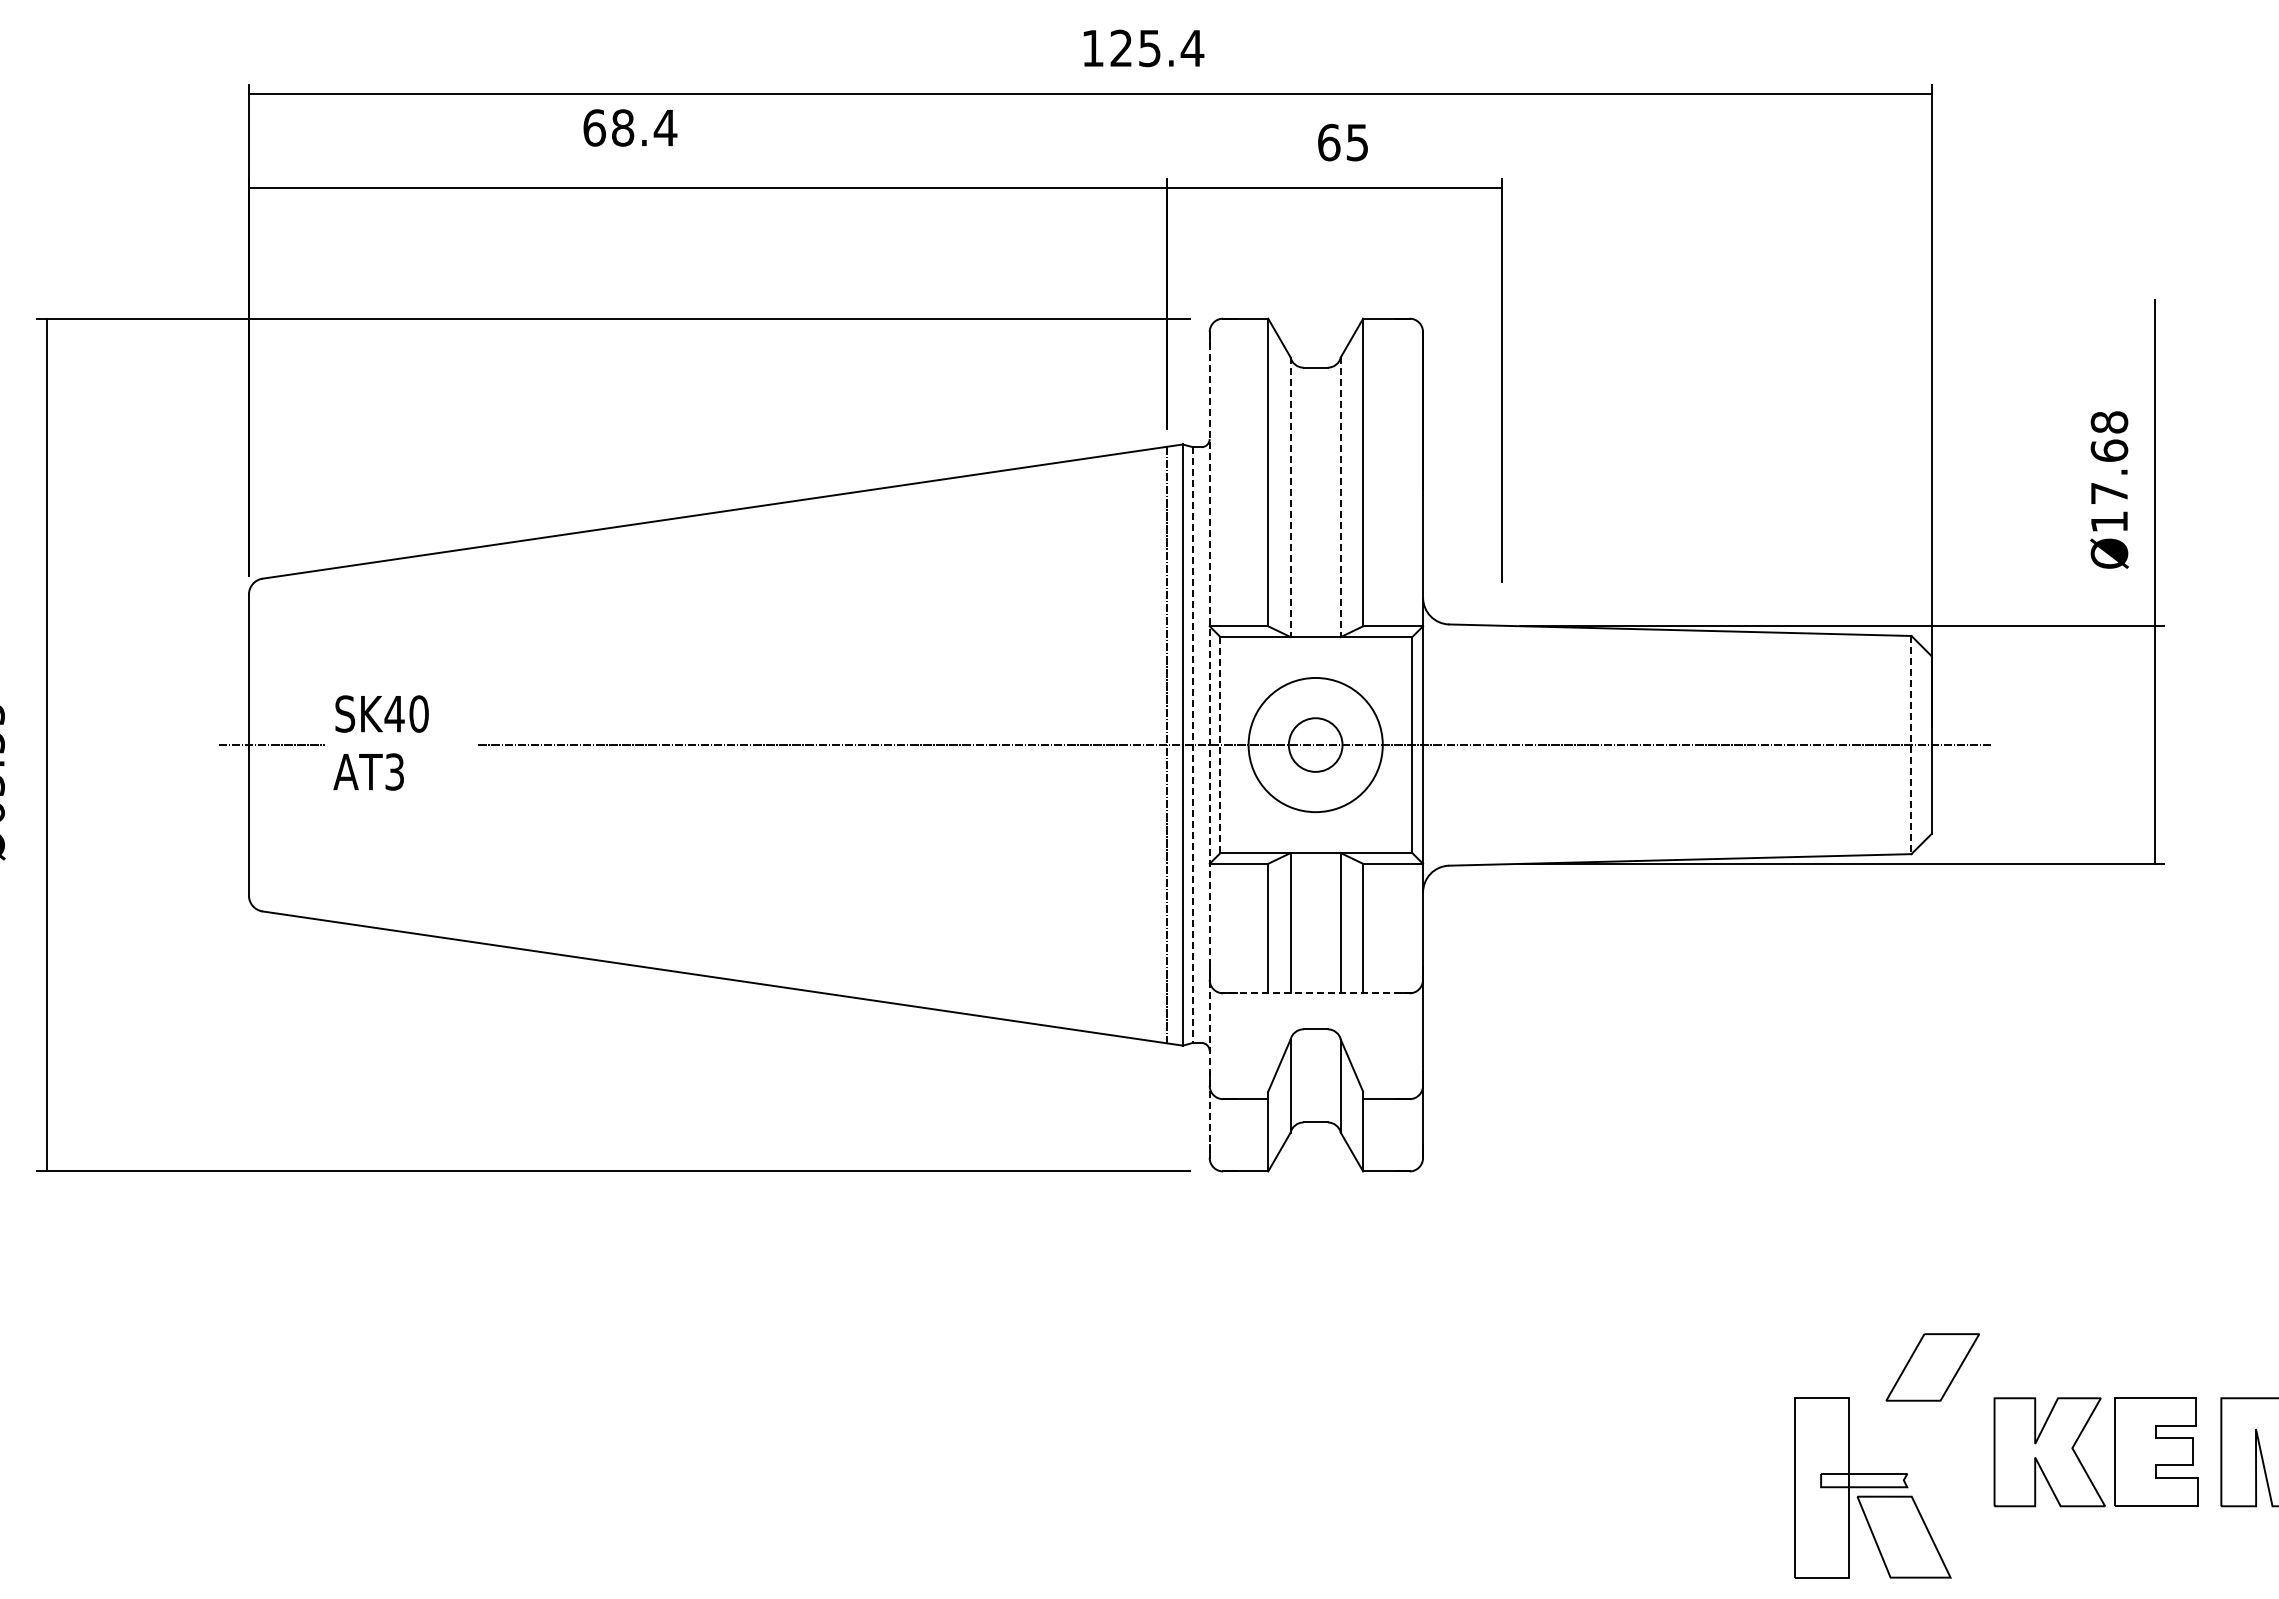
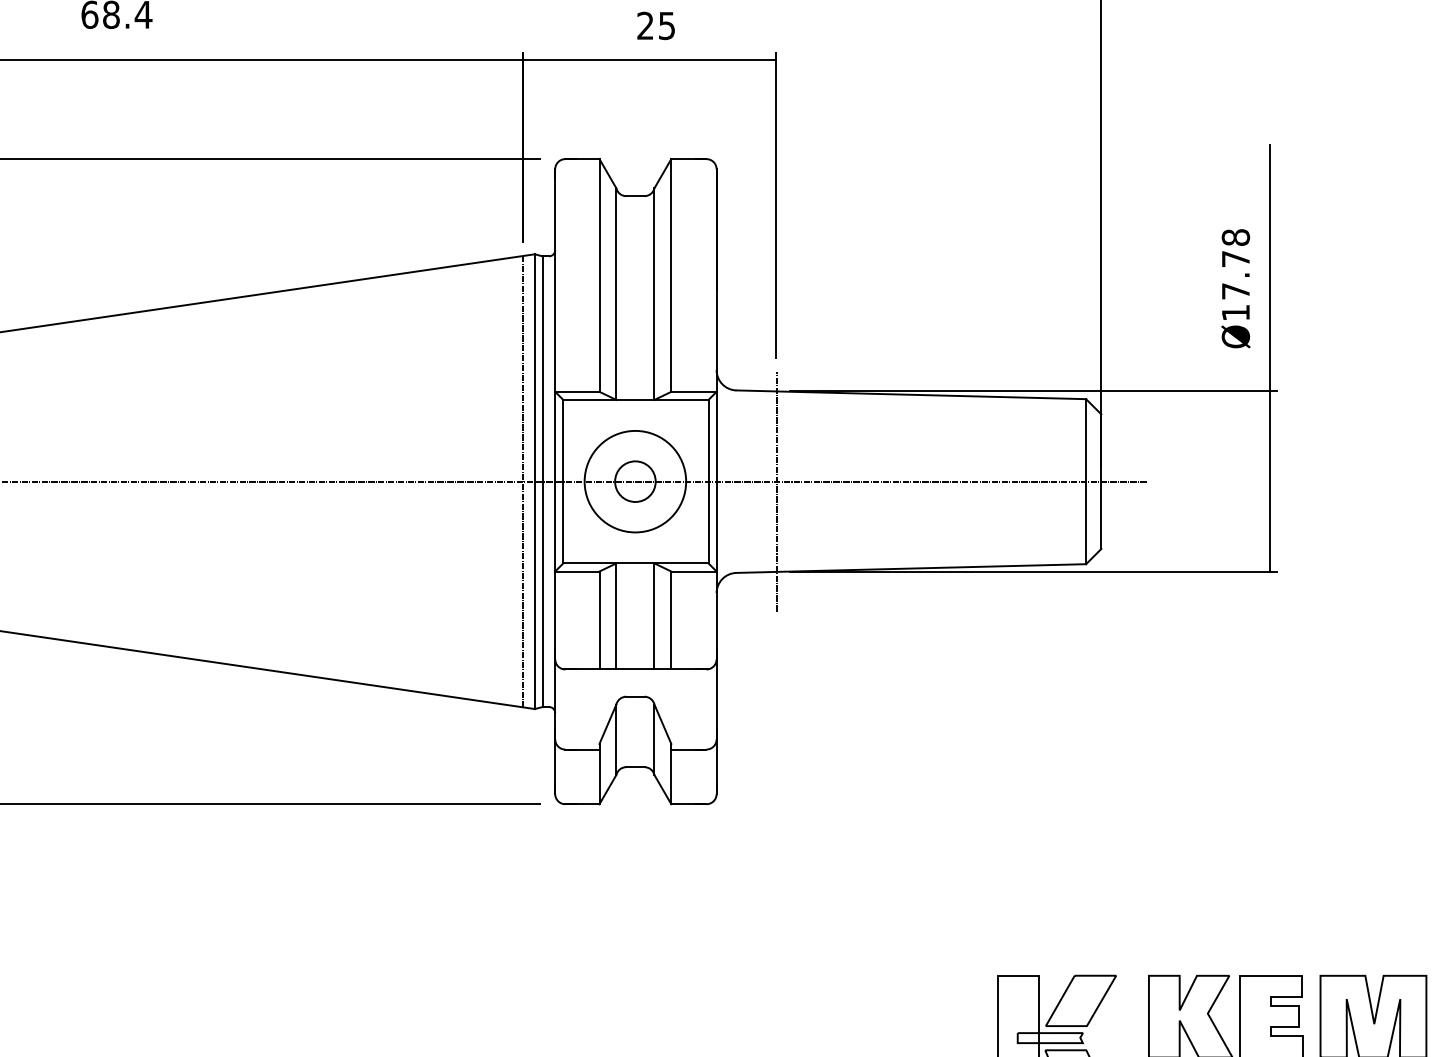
text: (1329, 142) -> (645, 25), 65 -> 25
text: (2109, 450) -> (1235, 258), Ø17.68 -> Ø17.78
line: (1290, 497) -> (616, 294), dashed -> solid
line: (1340, 497) -> (654, 294), dashed -> solid
line: (1192, 745) -> (542, 482), dashed -> solid
line: (1209, 745) -> (555, 482), dashed -> solid
line: (1220, 745) -> (563, 482), dashed -> solid
line: (1911, 745) -> (1086, 482), dashed -> solid
line: (1502, 758) -> (776, 491), added
line: (1316, 993) -> (636, 669), dashed -> solid
part: (1932, 1367) -> (1080, 1000), moved

